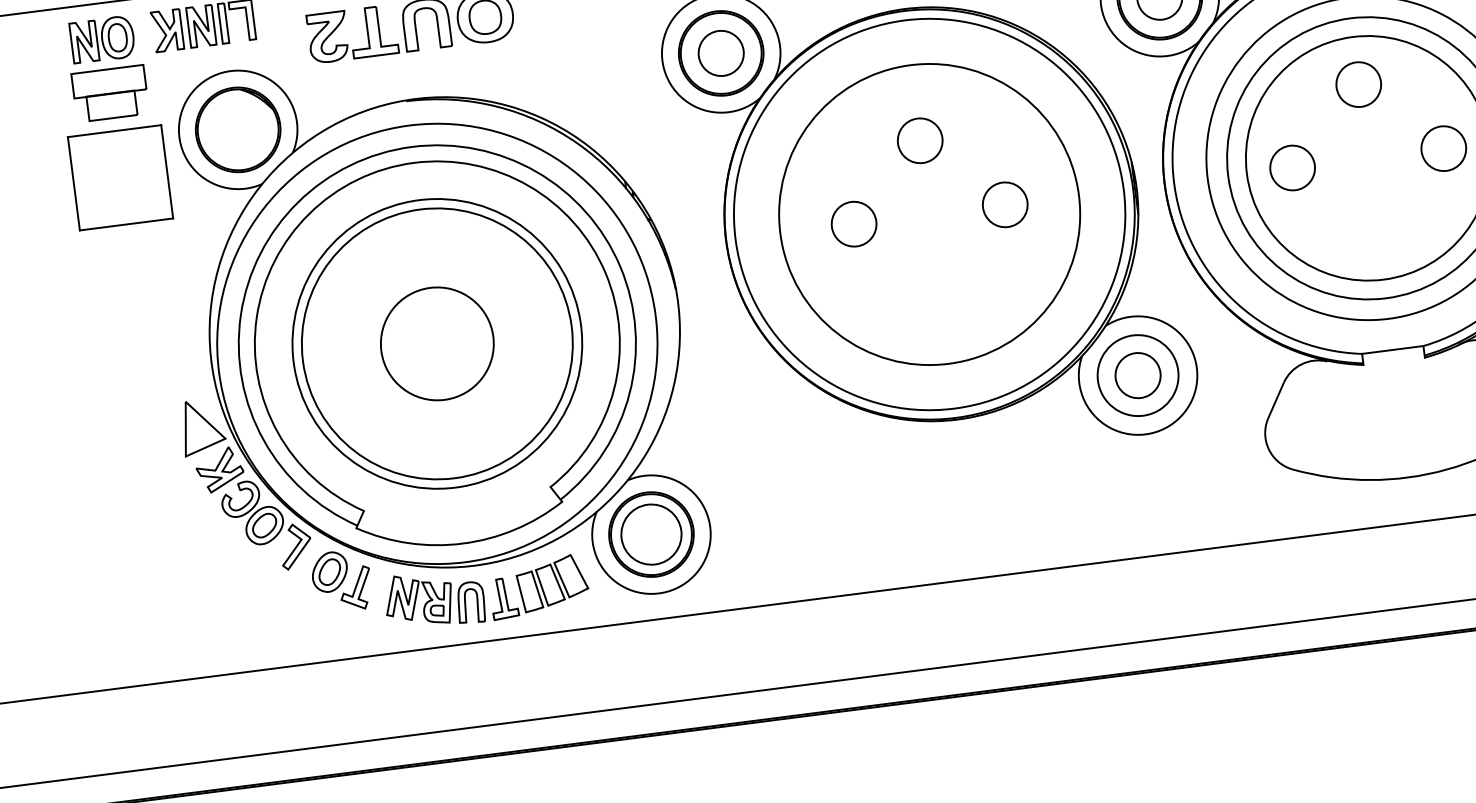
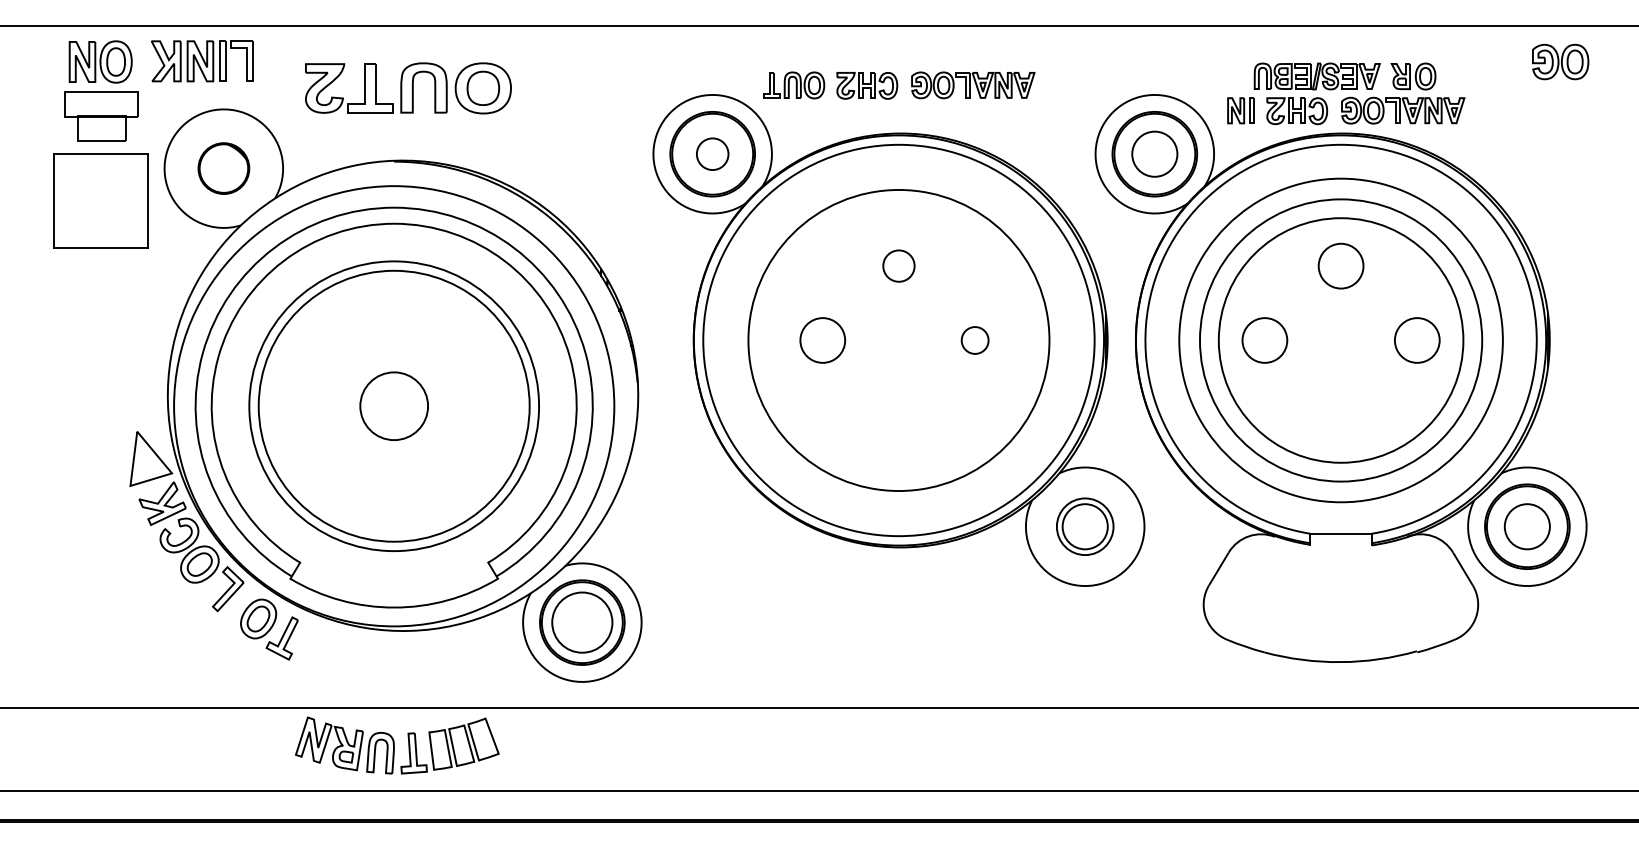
circle: (720, 52) -> (712, 153), size x0.7
part: (237, 129) -> (223, 168), size x0.6
circle: (919, 140) -> (898, 265), size x0.7
circle: (1004, 204) -> (974, 340), size x0.6
circle: (436, 343) -> (393, 405), size x0.6
circle: (1137, 375) -> (1084, 526), size x0.7
part: (486, 592) -> (397, 745), moved

